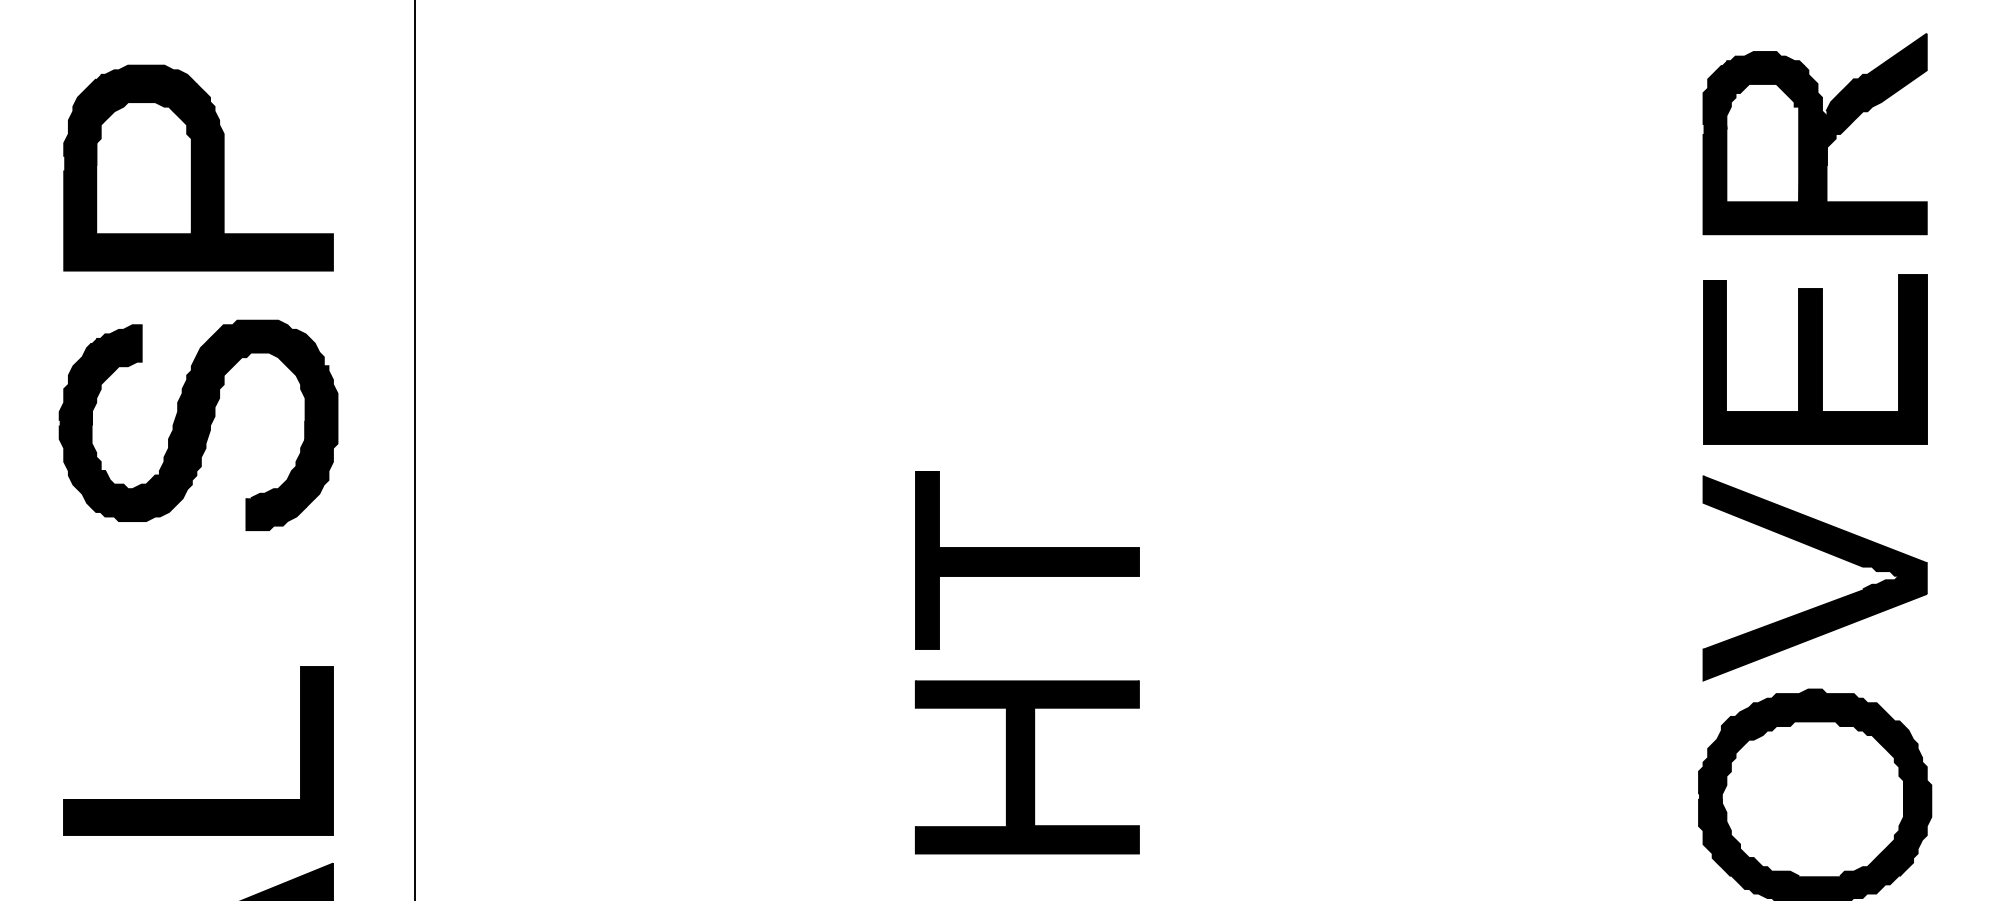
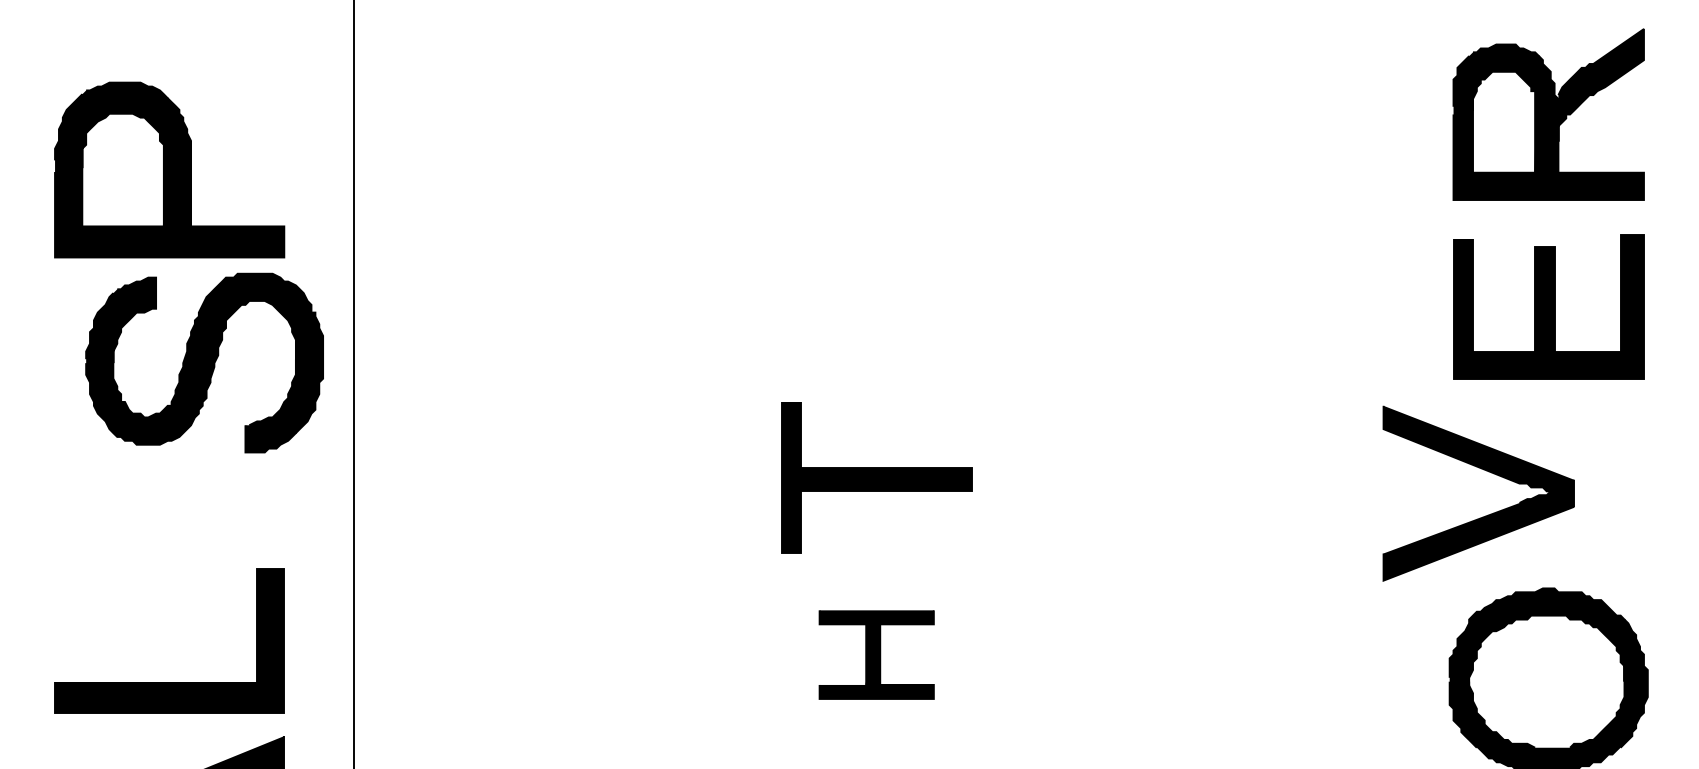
part: (198, 167) -> (169, 169), moved
part: (198, 424) -> (204, 362), moved
part: (1824, 603) -> (1486, 515), moved
part: (1027, 767) -> (876, 654), size x0.6

